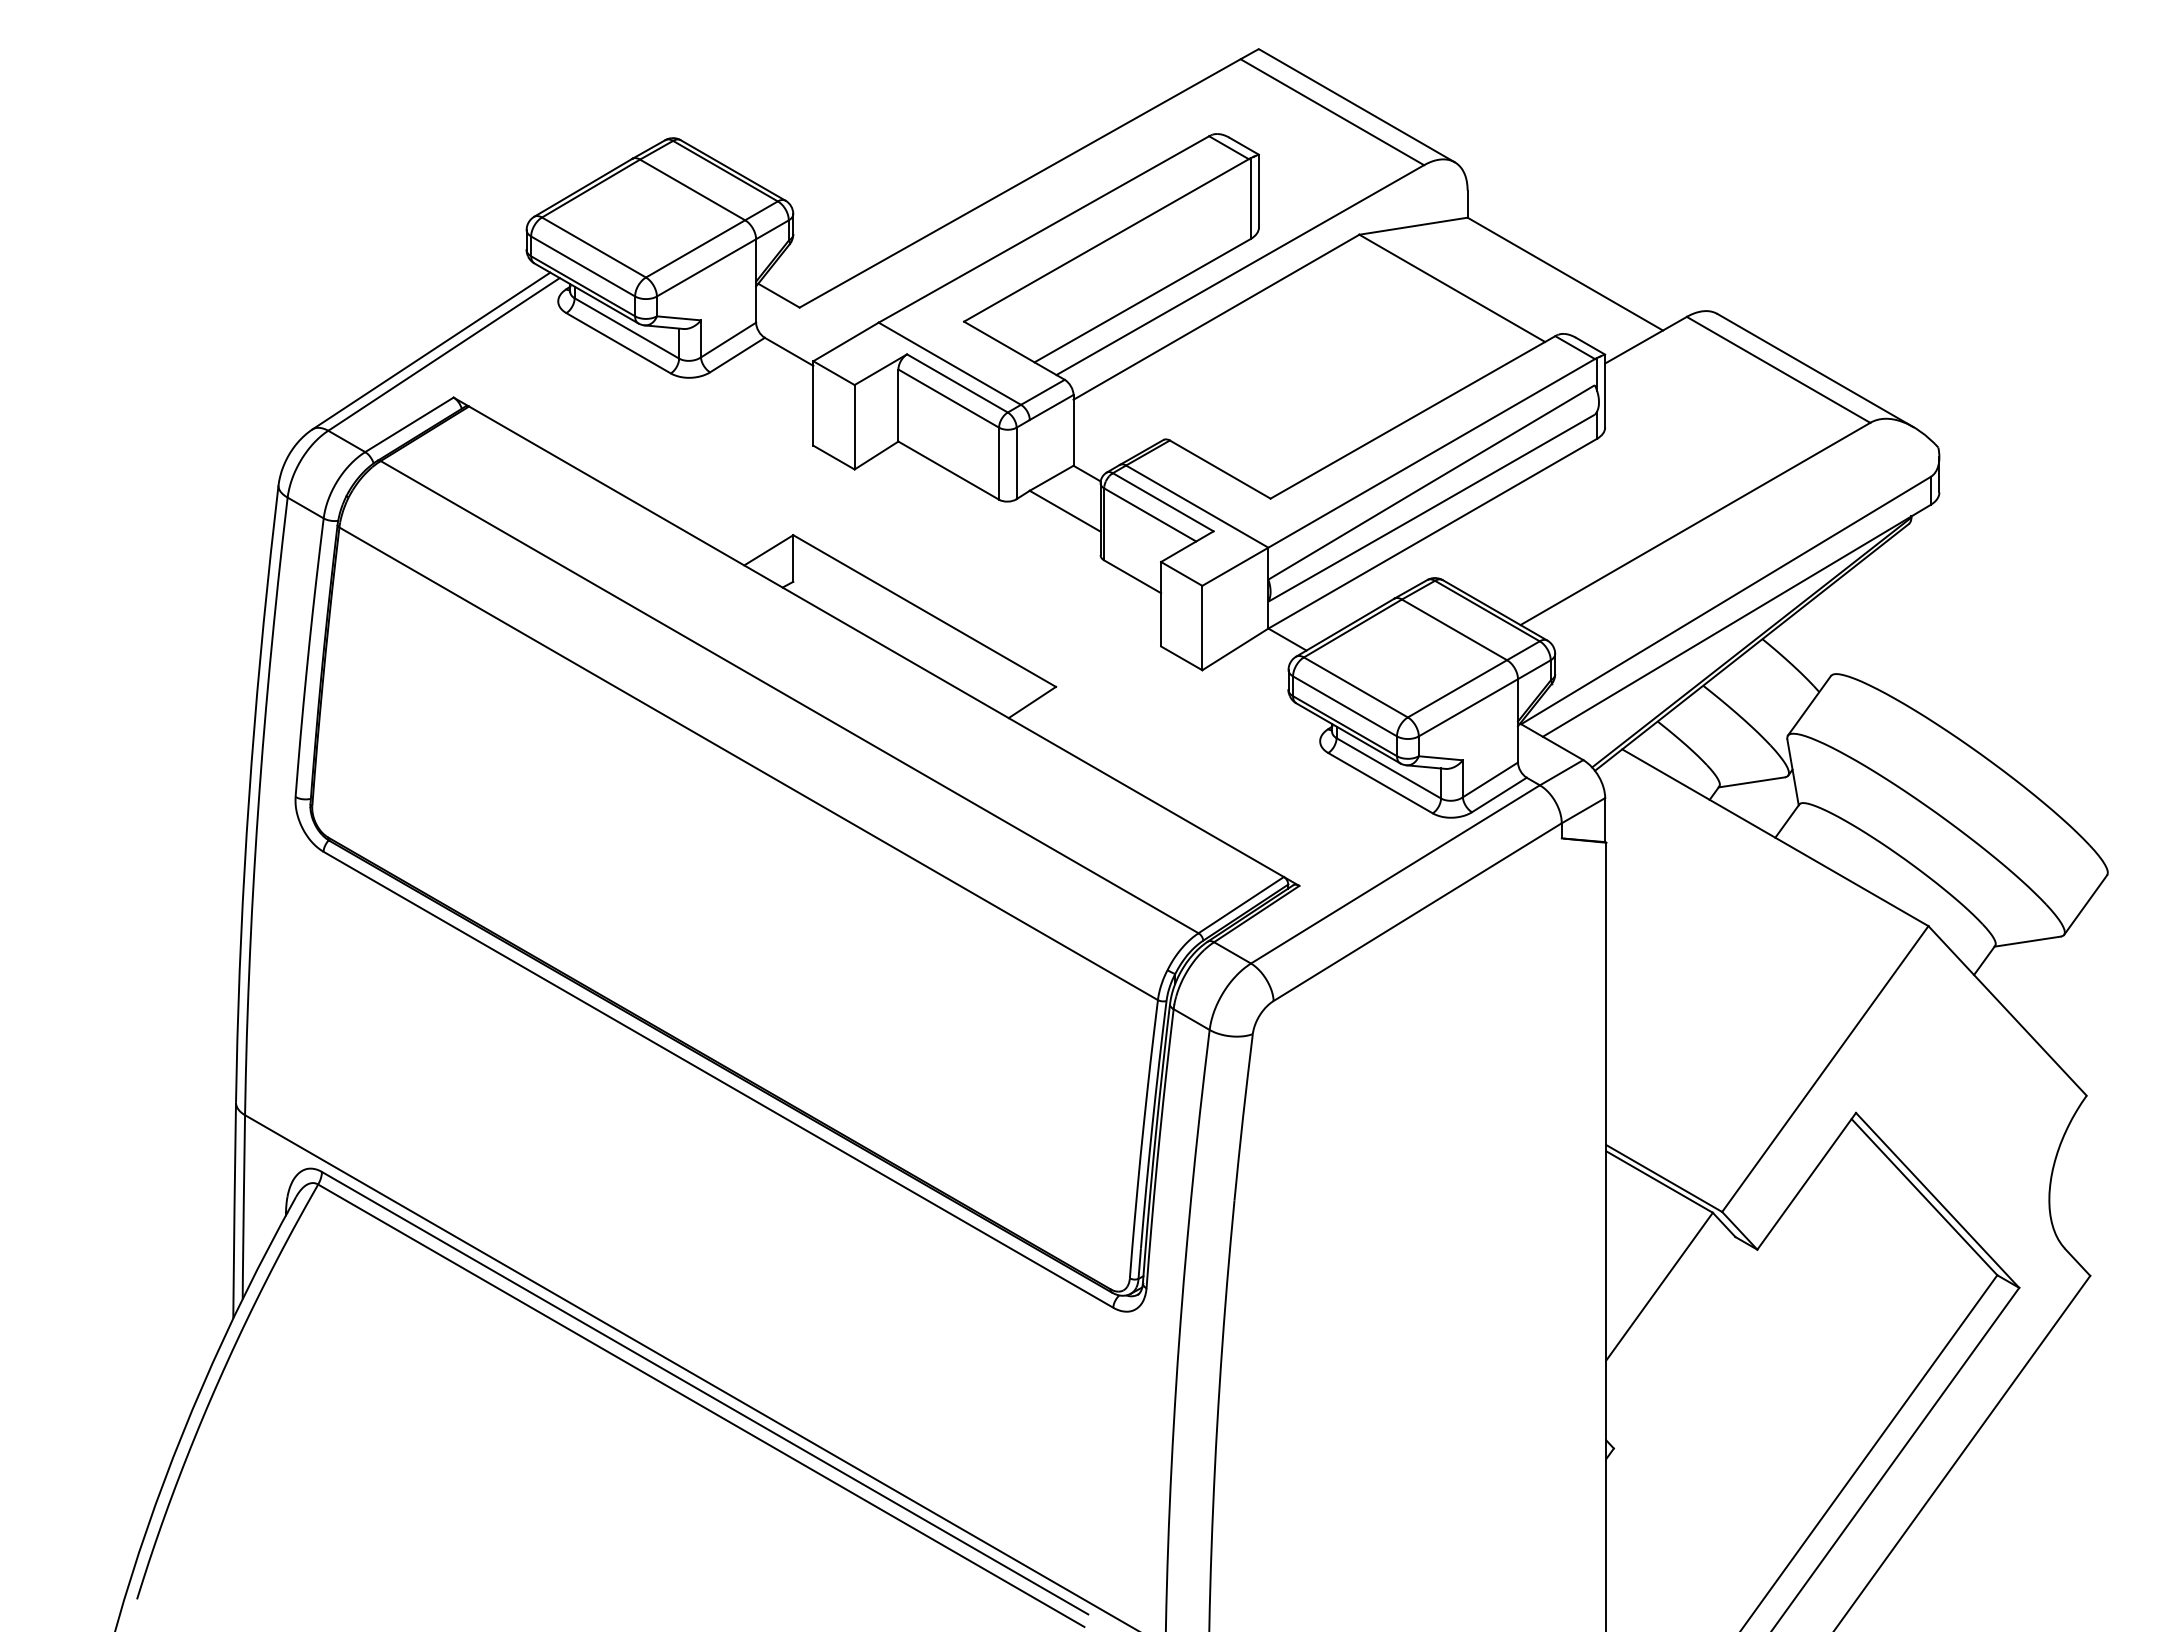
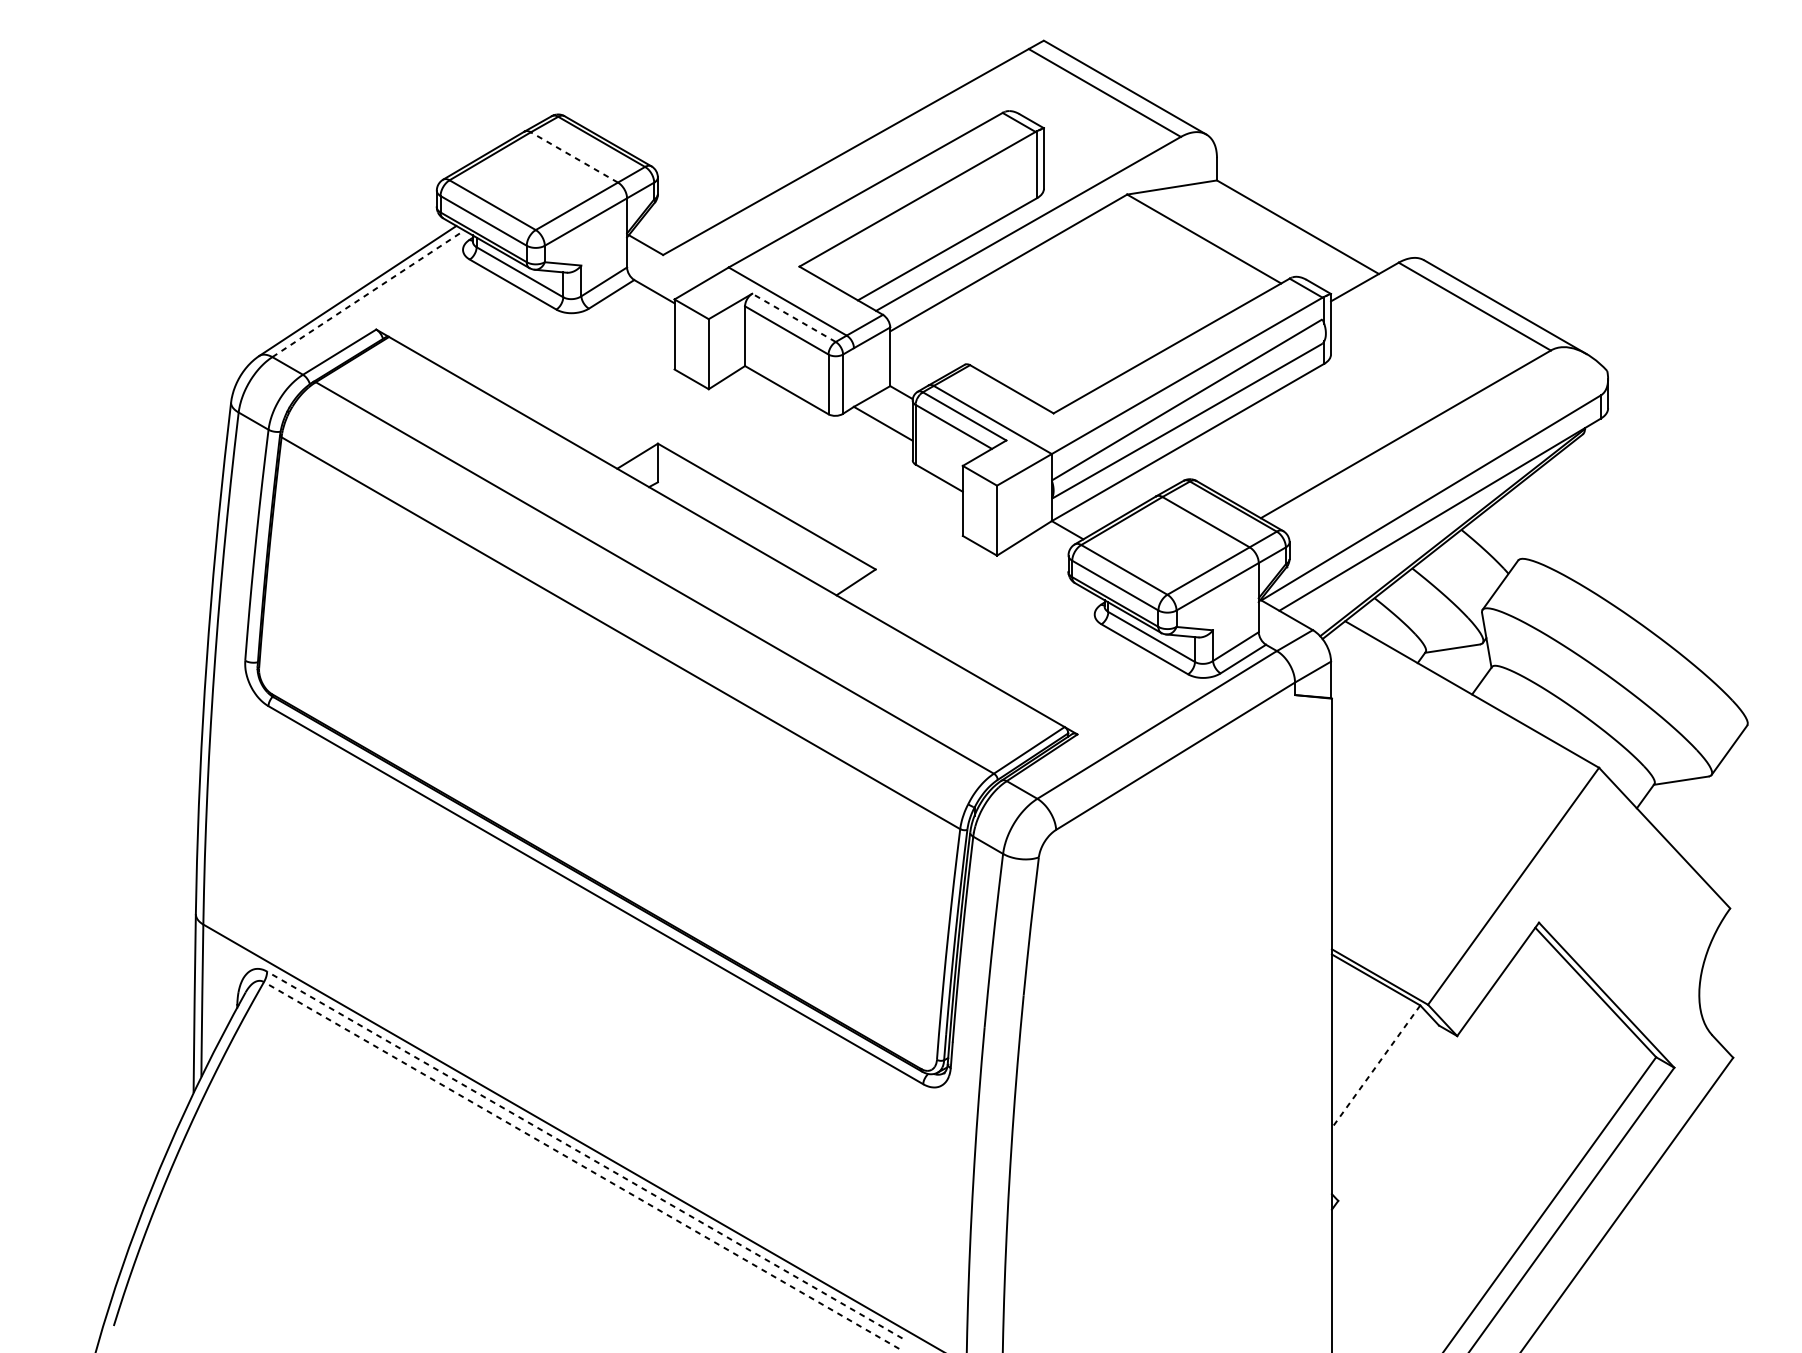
line: (692, 189) -> (574, 157), solid -> dashed
line: (444, 354) -> (368, 293), solid -> dashed
line: (957, 383) -> (794, 317), solid -> dashed
line: (1659, 1287) -> (1376, 1067), solid -> dashed
line: (704, 1392) -> (584, 1154), solid -> dashed
line: (700, 1405) -> (580, 1165), solid -> dashed

